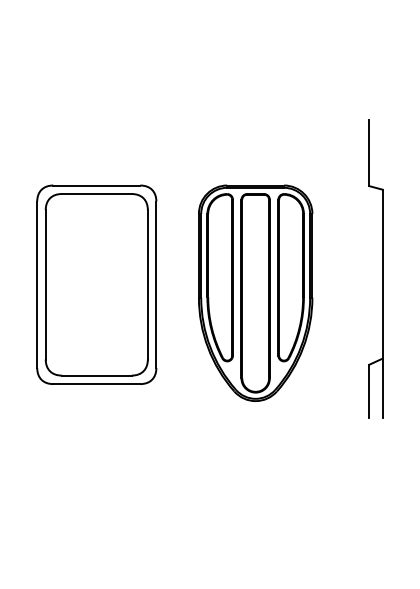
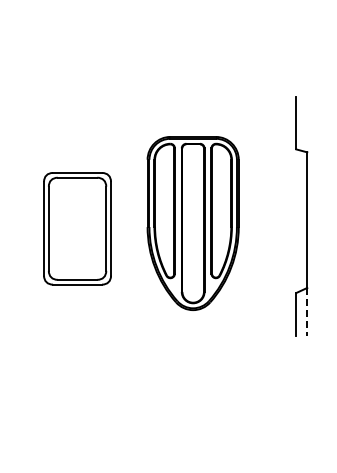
part: (96, 284) -> (77, 228), size x0.7
part: (254, 293) -> (192, 223), moved
line: (383, 387) -> (307, 311), solid -> dashed

